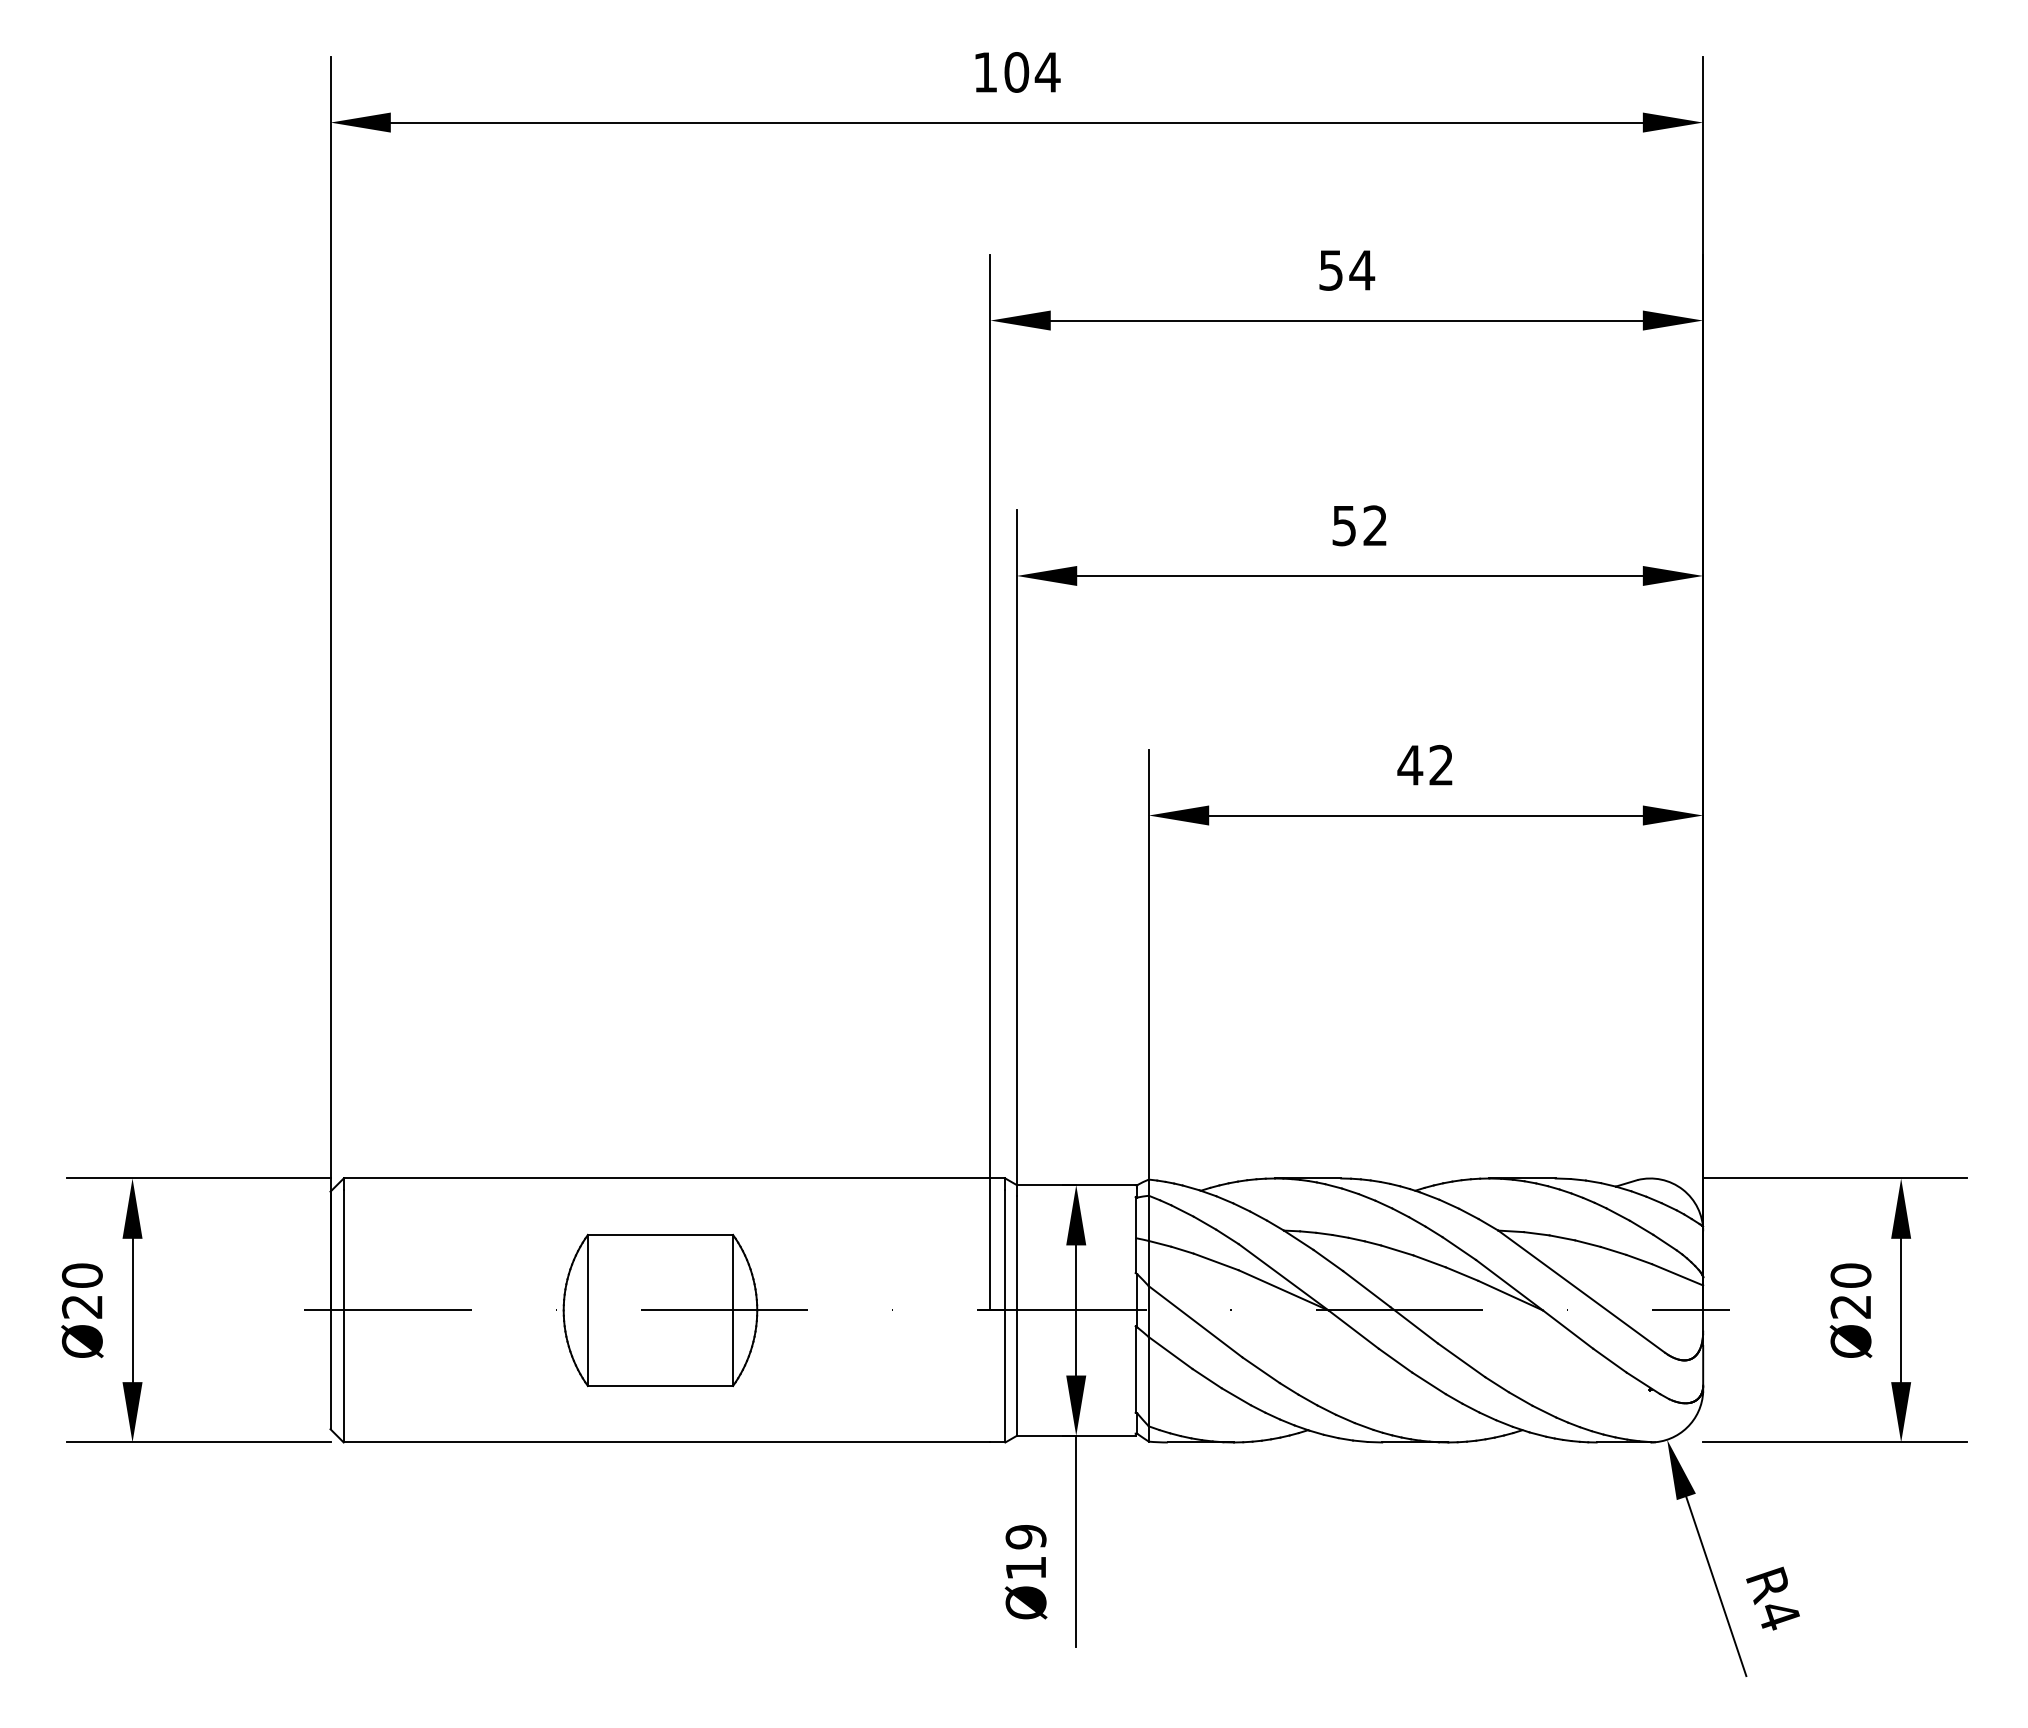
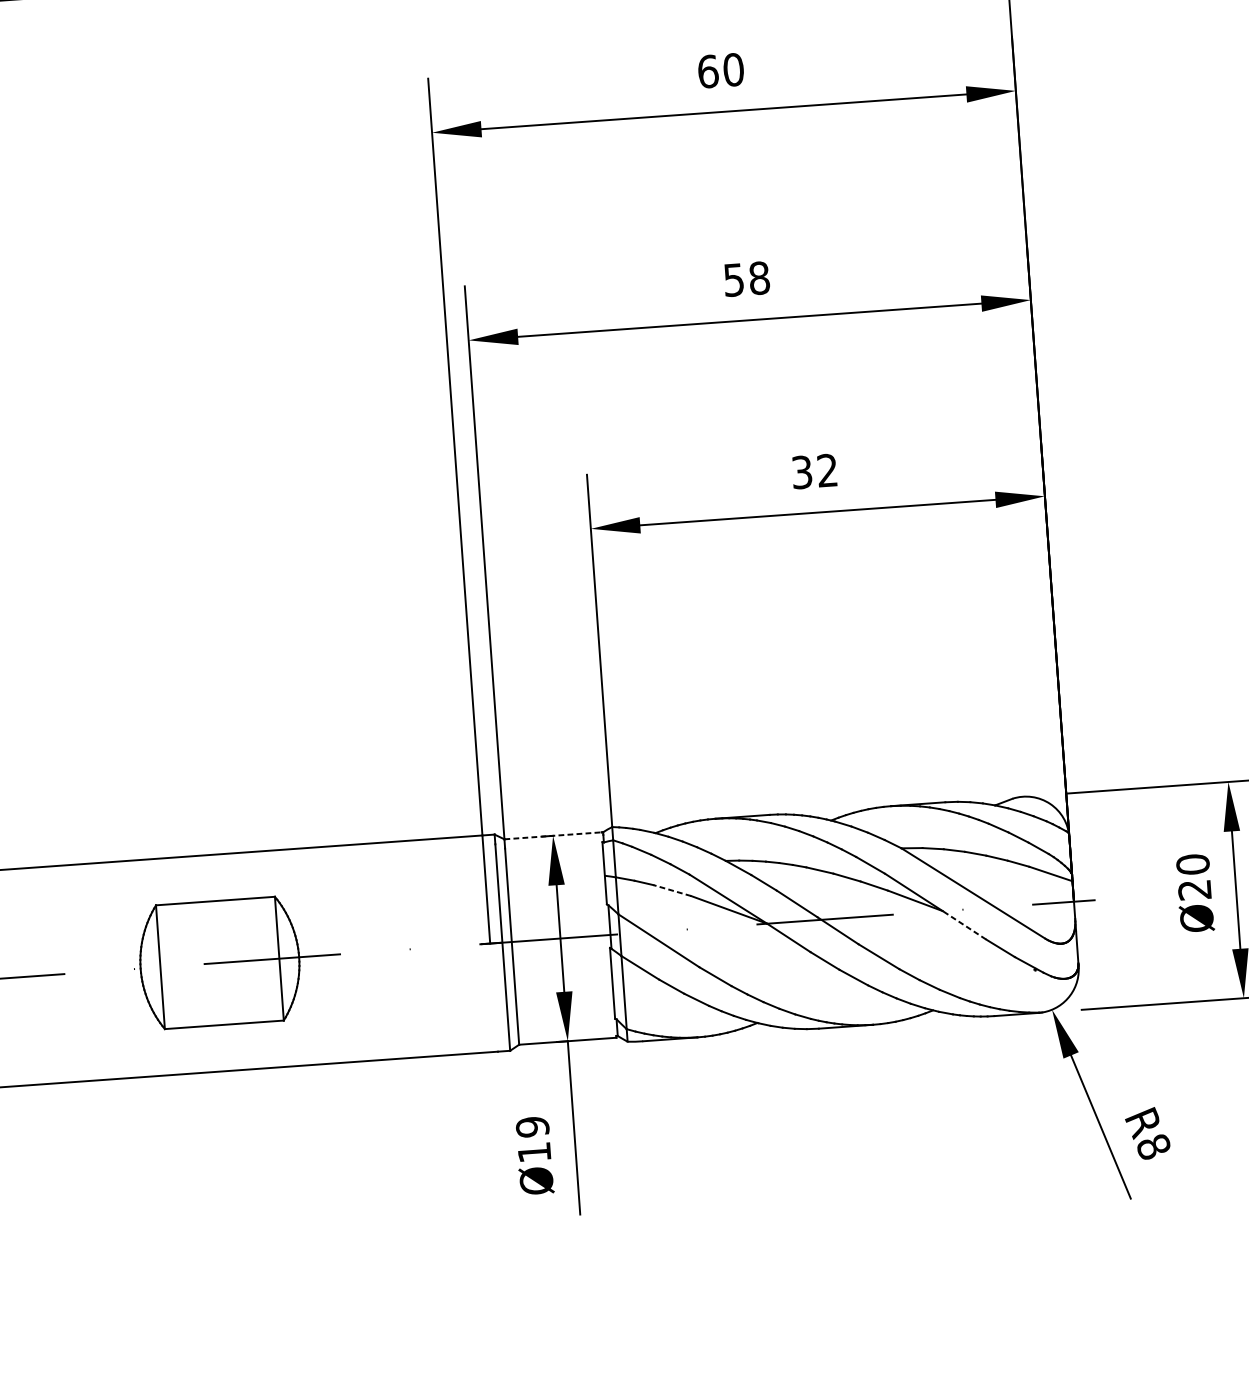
text: (1347, 270) -> (721, 70), 54 -> 60
text: (1375, 525) -> (759, 277), 52 -> 58
text: (1410, 764) -> (802, 471), 42 -> 32
line: (1076, 1185) -> (553, 836), solid -> dashed
line: (1216, 1261) -> (672, 890), solid -> dashed
line: (1568, 1329) -> (964, 925), solid -> dashed
text: (1778, 1615) -> (1153, 1147), R4 -> R8

